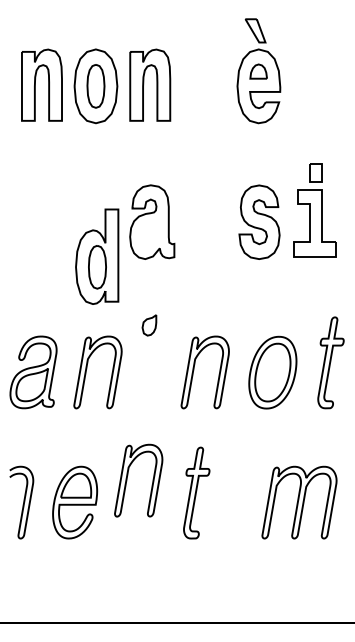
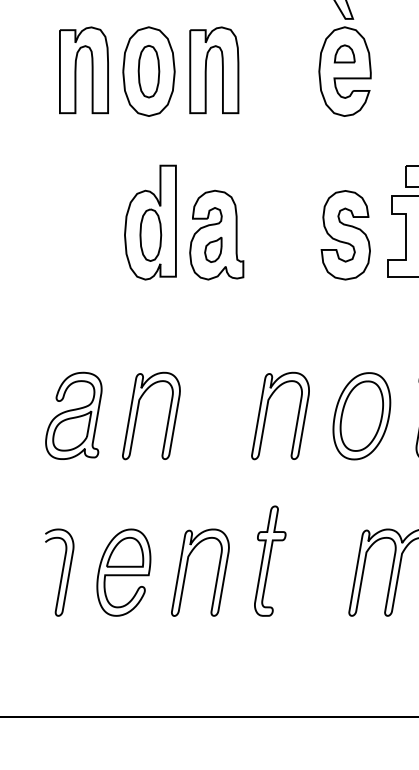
part: (97, 256) -> (150, 222), moved
part: (149, 325) -> (213, 249), moved
part: (127, 480) -> (186, 572), moved

